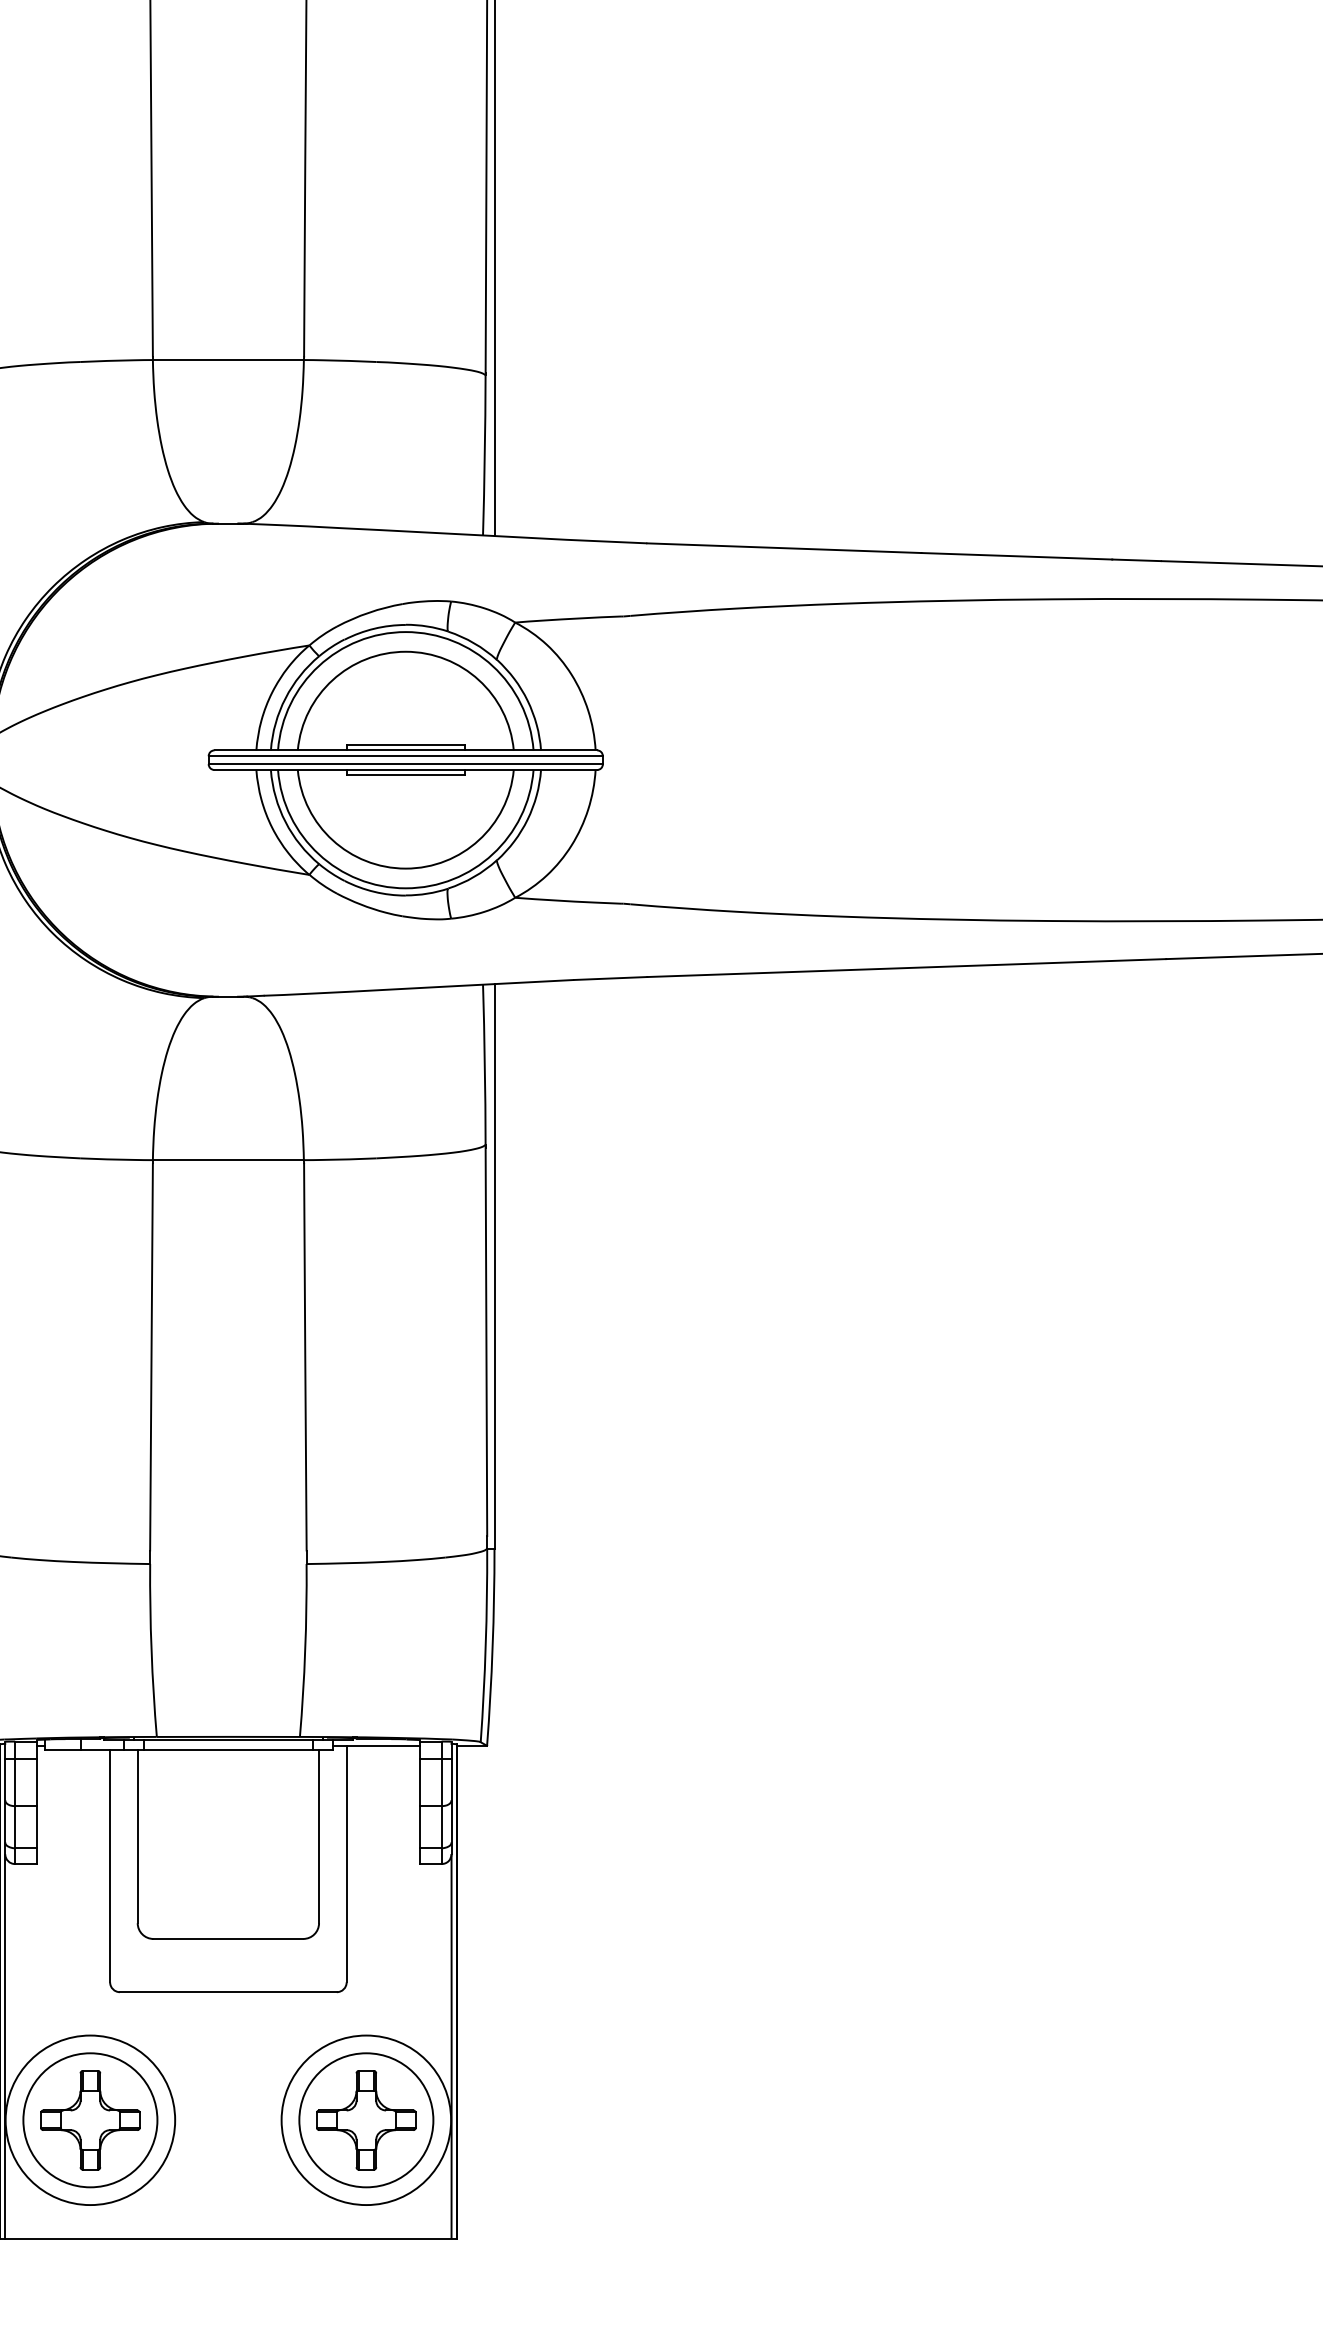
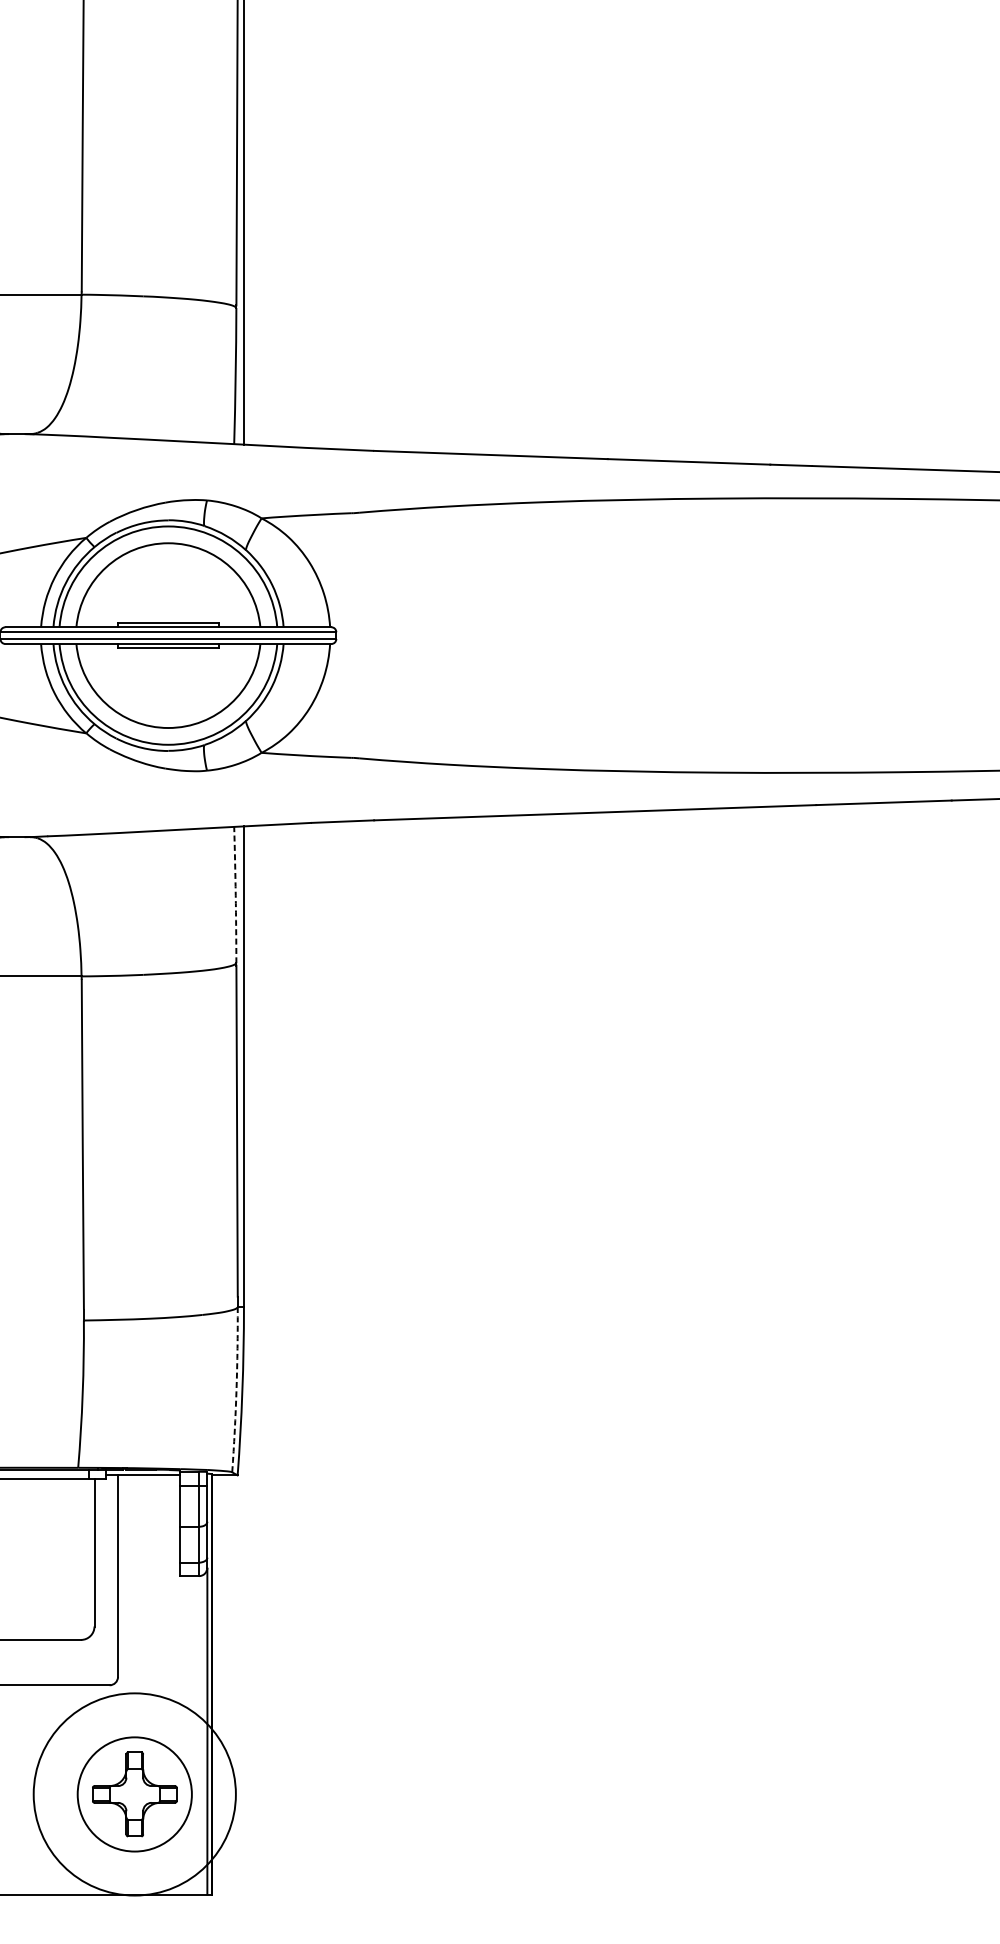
arc: (484, 1064) -> (235, 894), solid -> dashed
arc: (485, 1645) -> (236, 1389), solid -> dashed
circle: (366, 2120) -> (134, 1794), size x1.4

